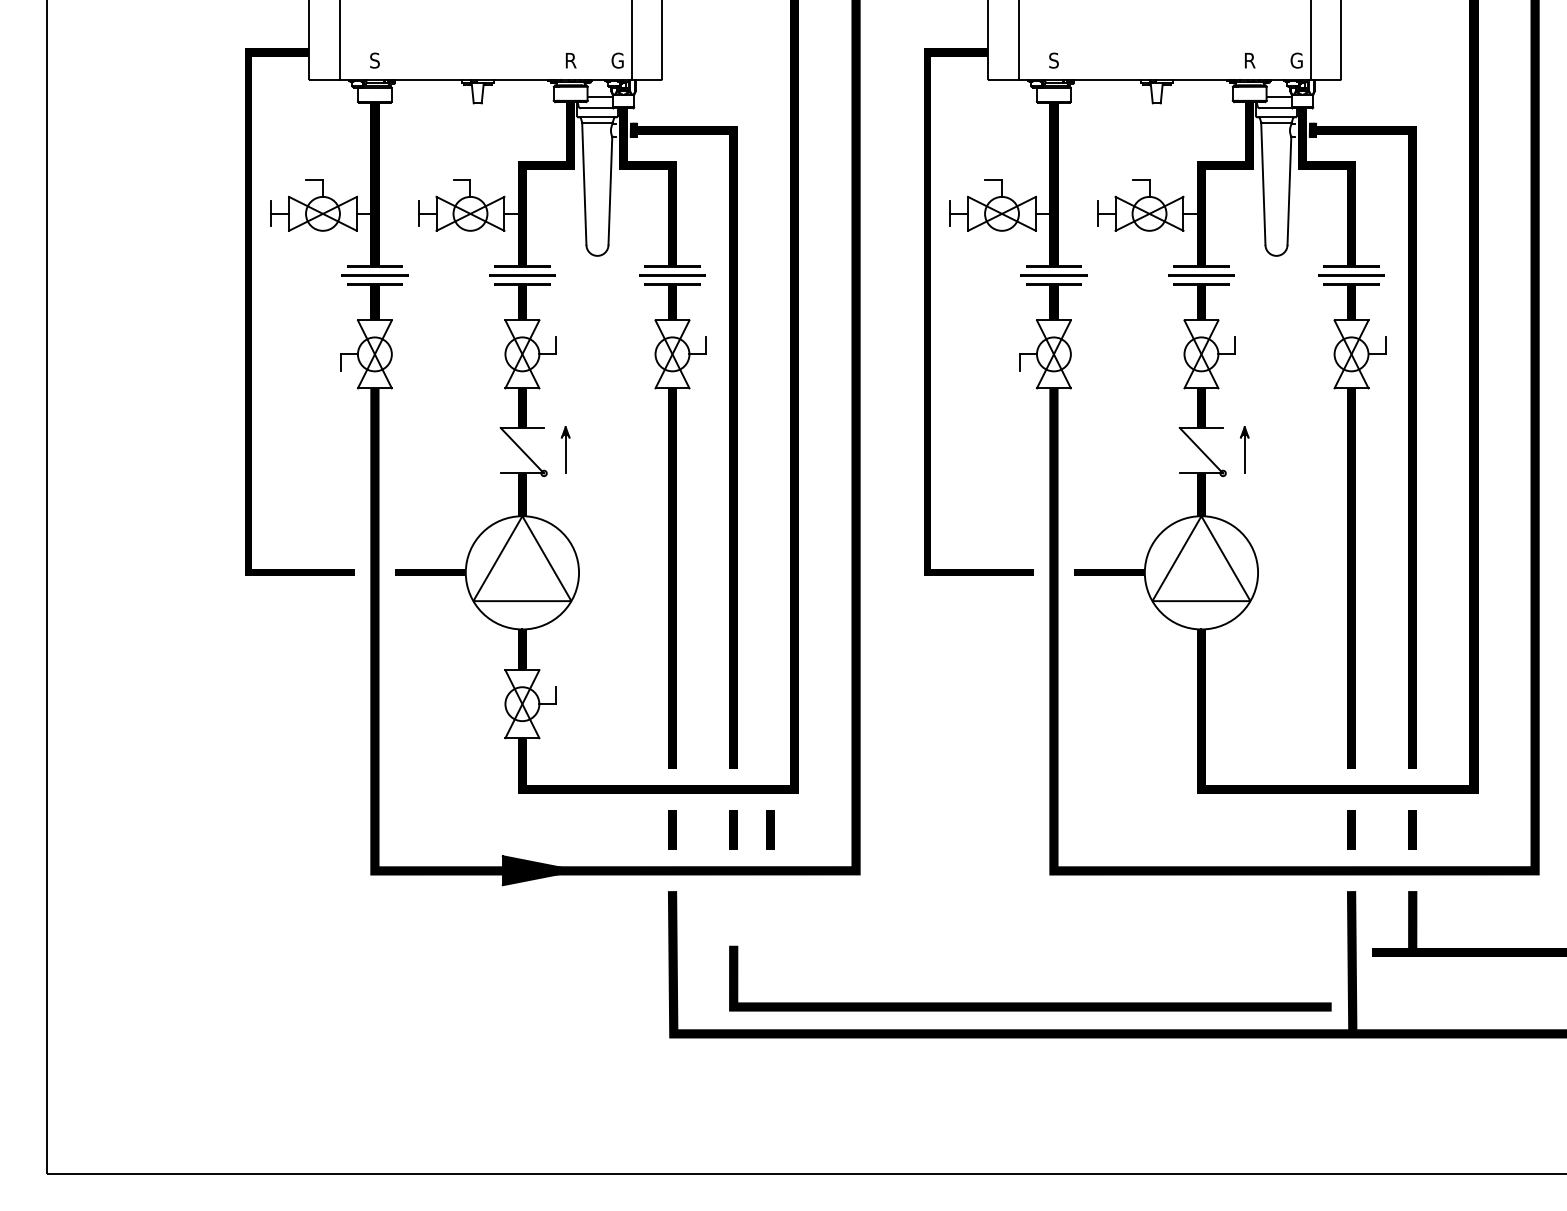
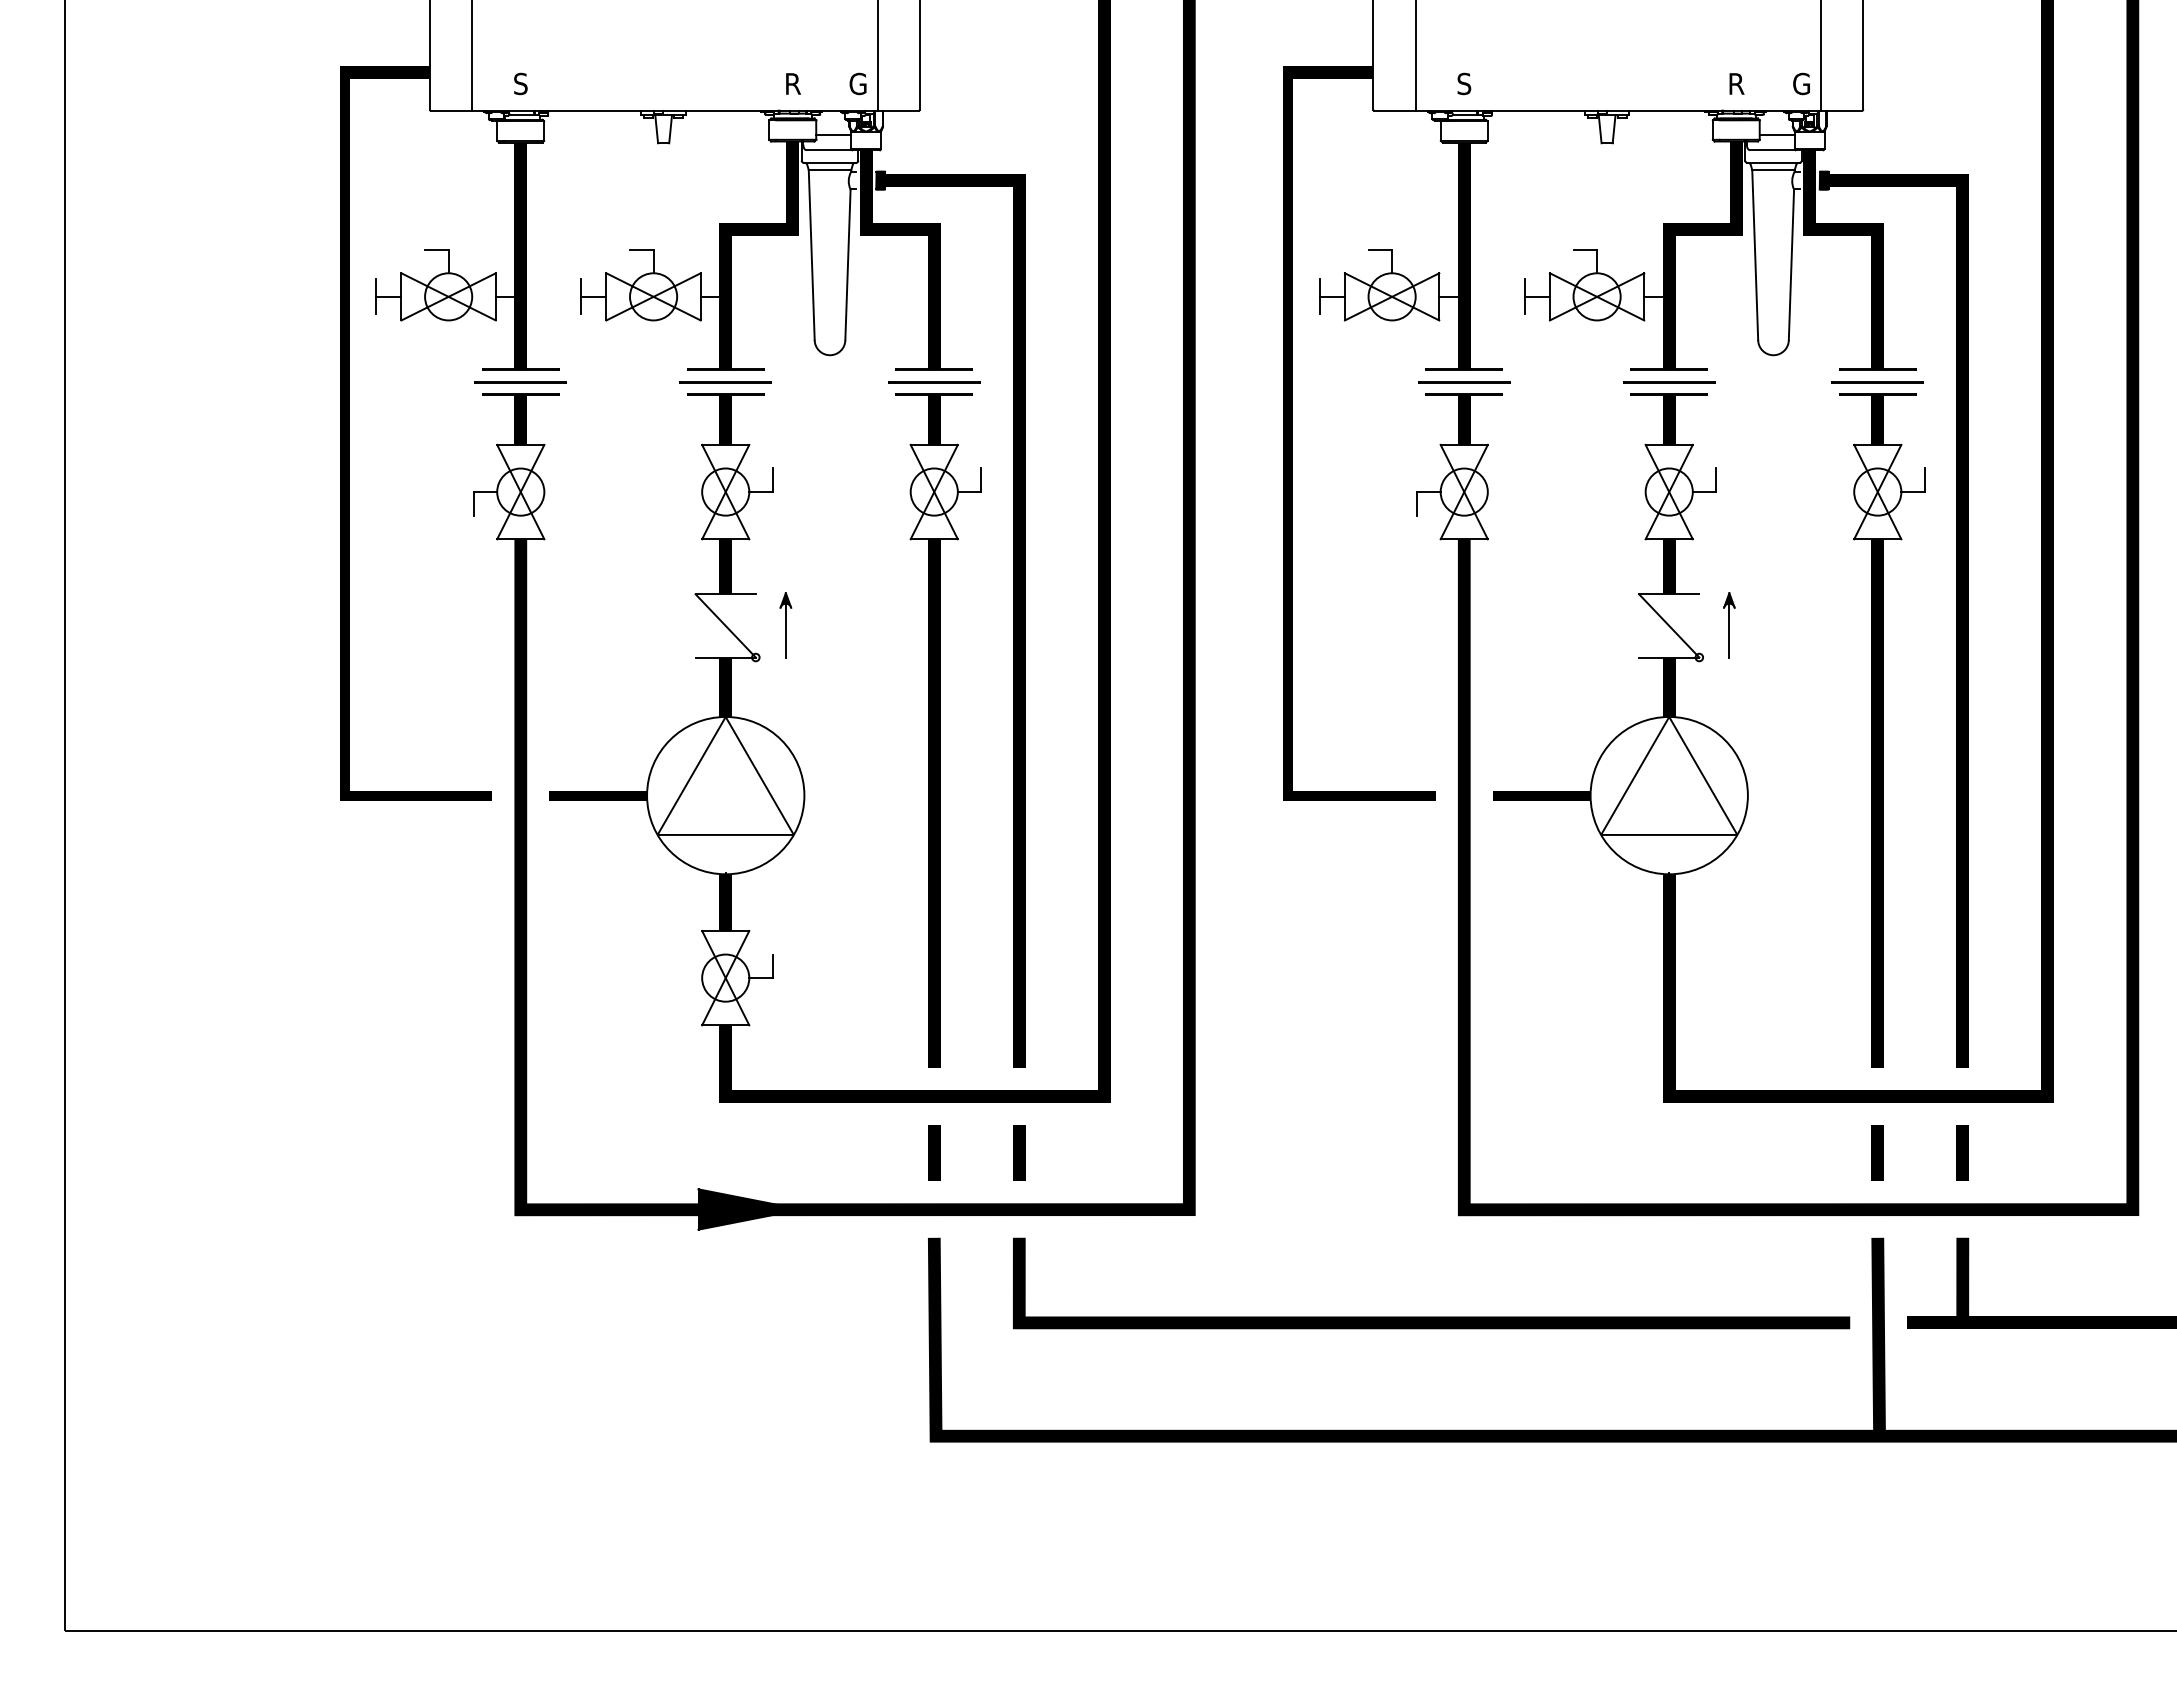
line: (770, 829) -> (1070, 1152), removed
line: (1030, 1002) -> (1431, 1316), moved

